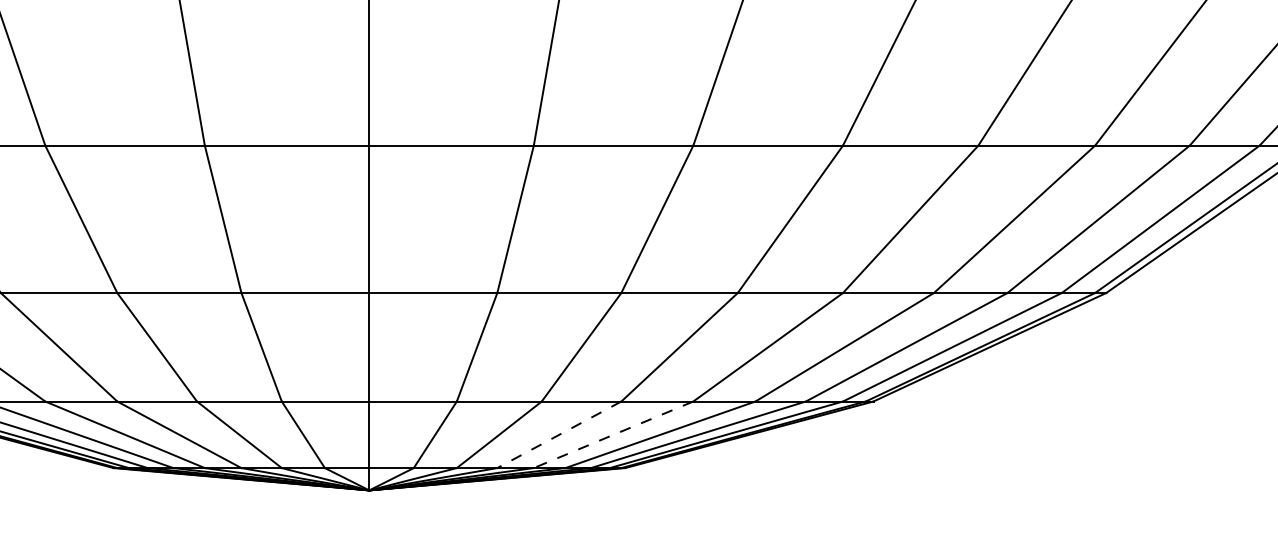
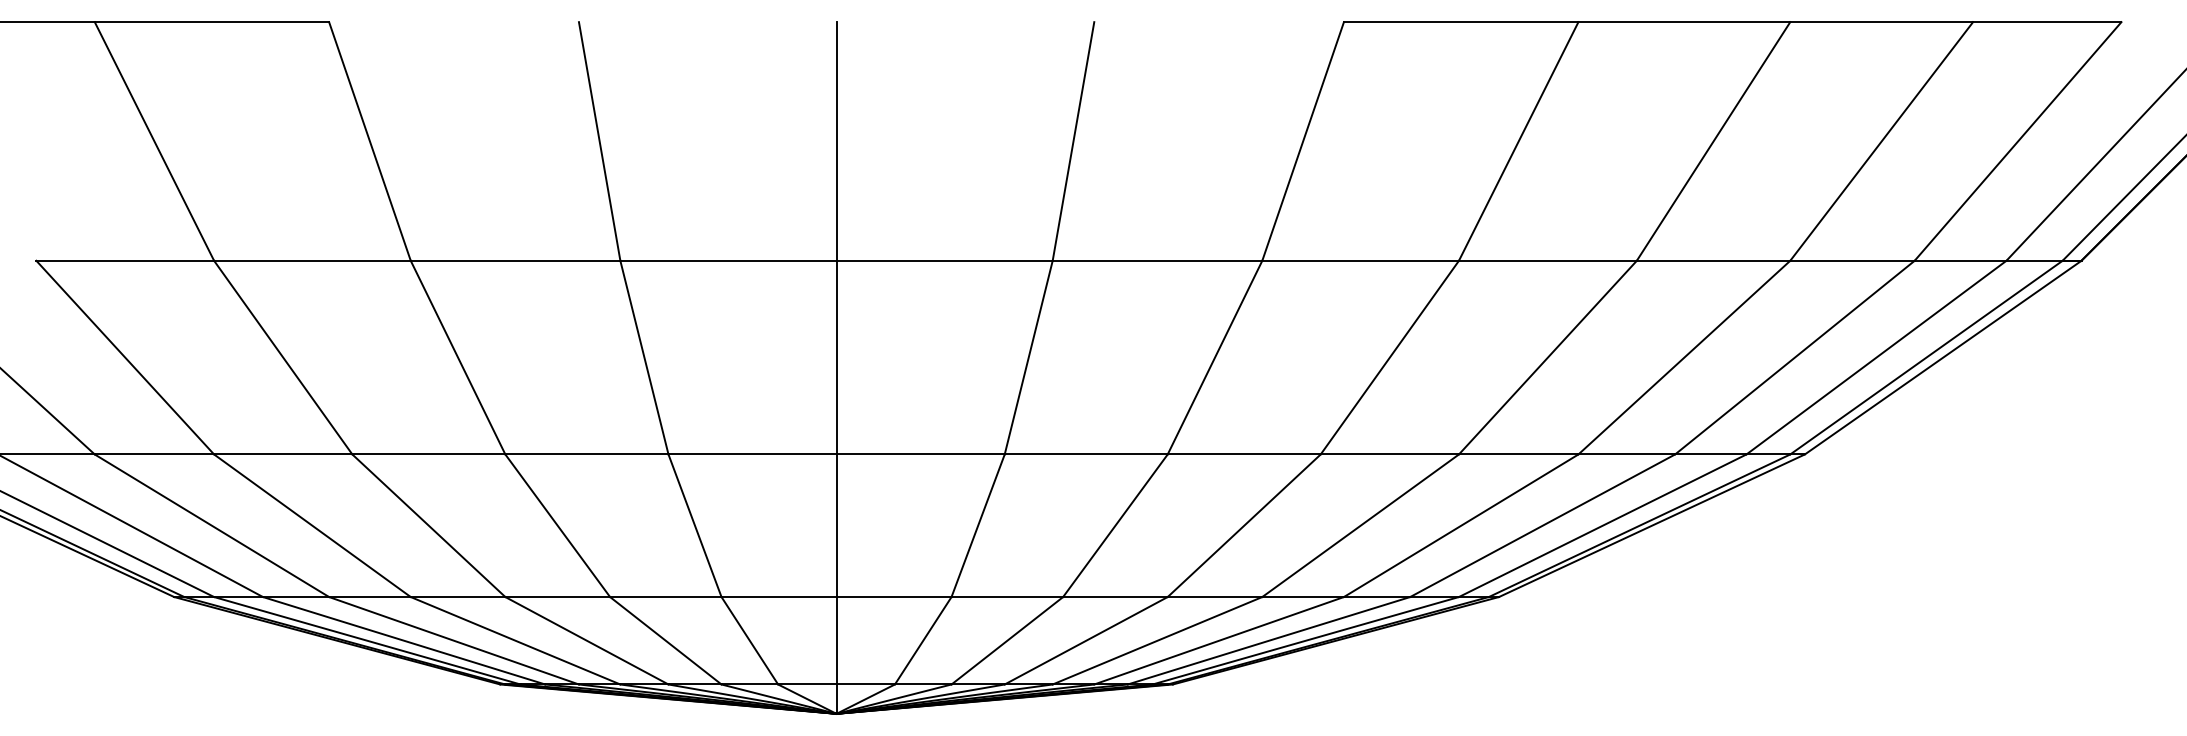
line: (613, 434) -> (1157, 640), dashed -> solid
line: (558, 435) -> (1085, 641), dashed -> solid

